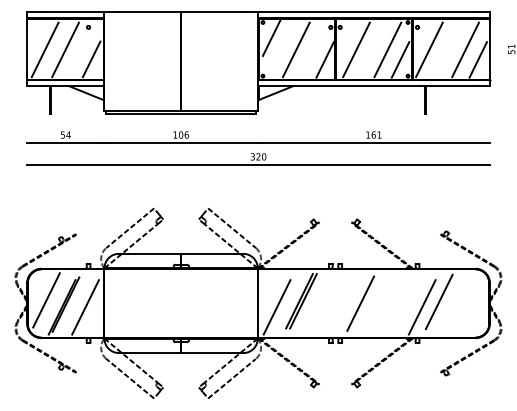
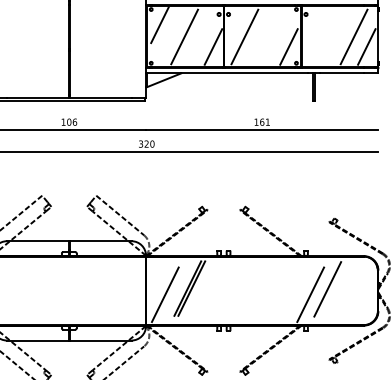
line: (387, 49) -> (275, 36), removed
line: (429, 49) -> (317, 36), removed
line: (360, 303) -> (248, 290), removed

